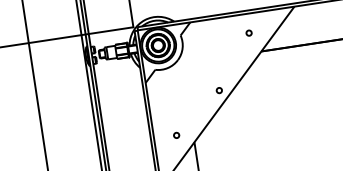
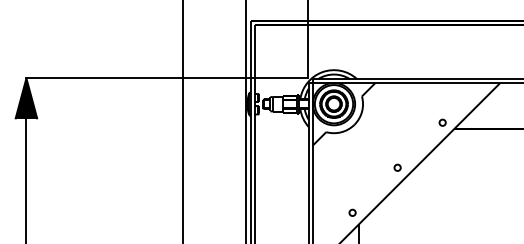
part: (248, 32) -> (442, 122), moved
part: (176, 135) -> (352, 212), moved

